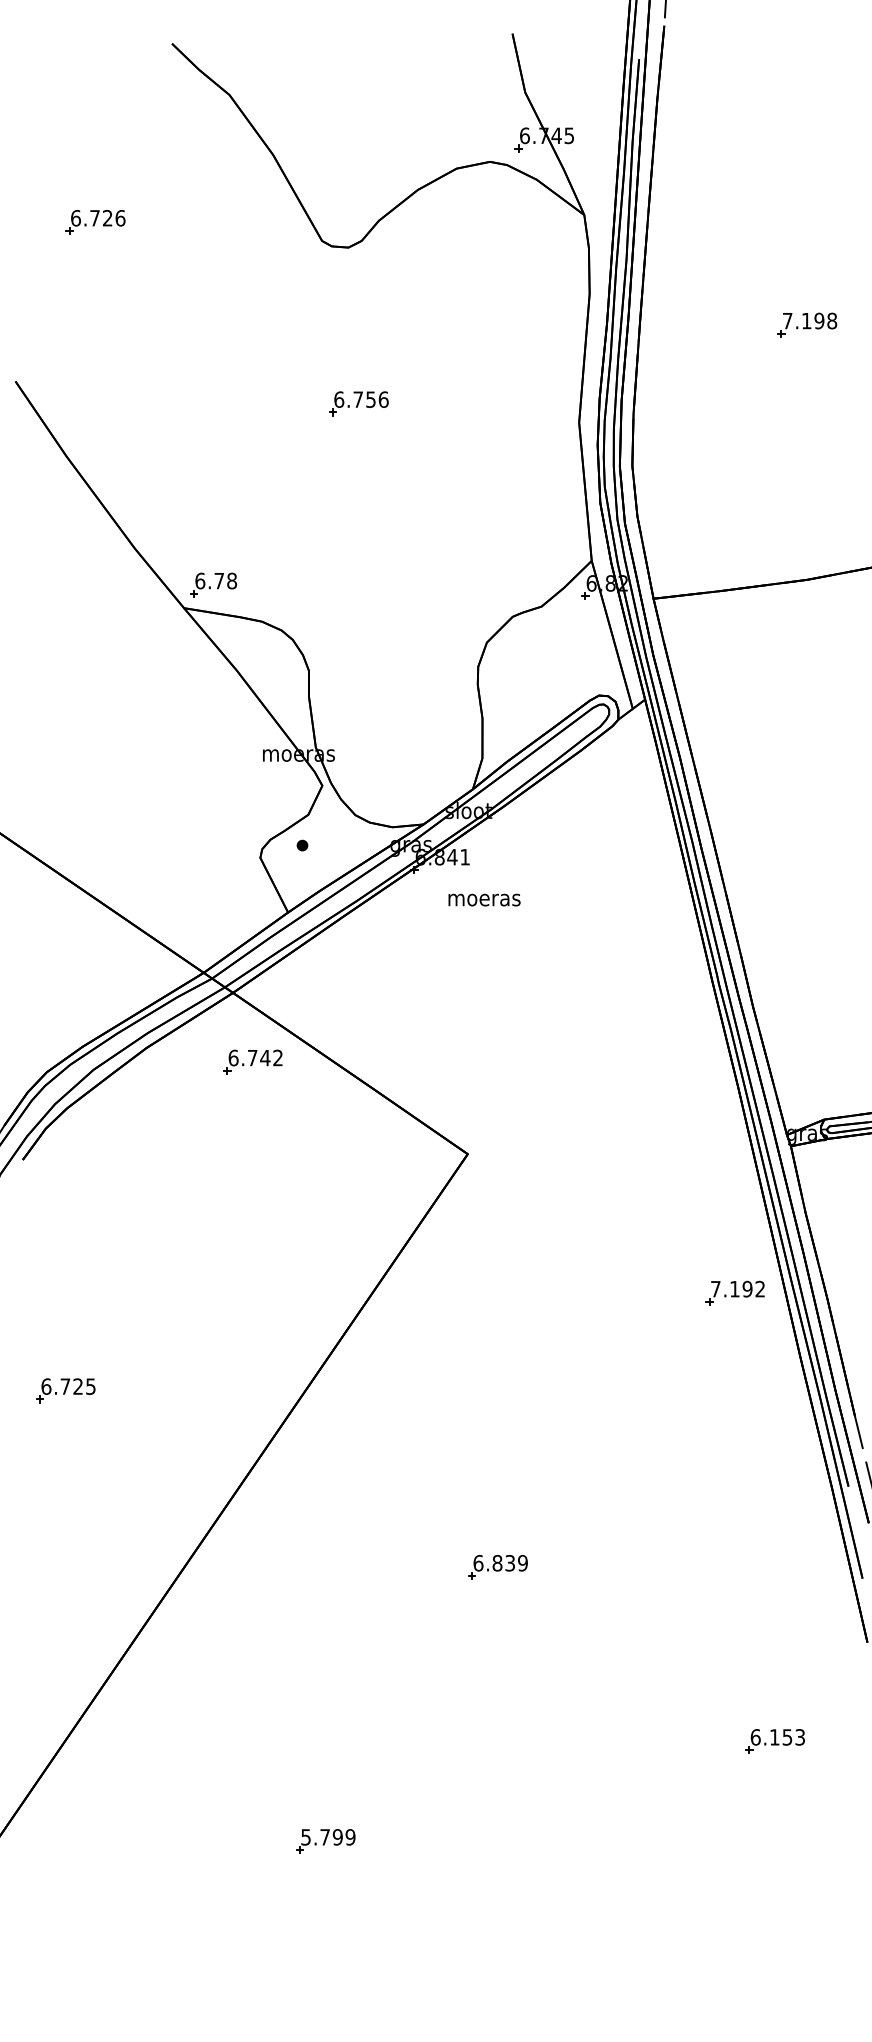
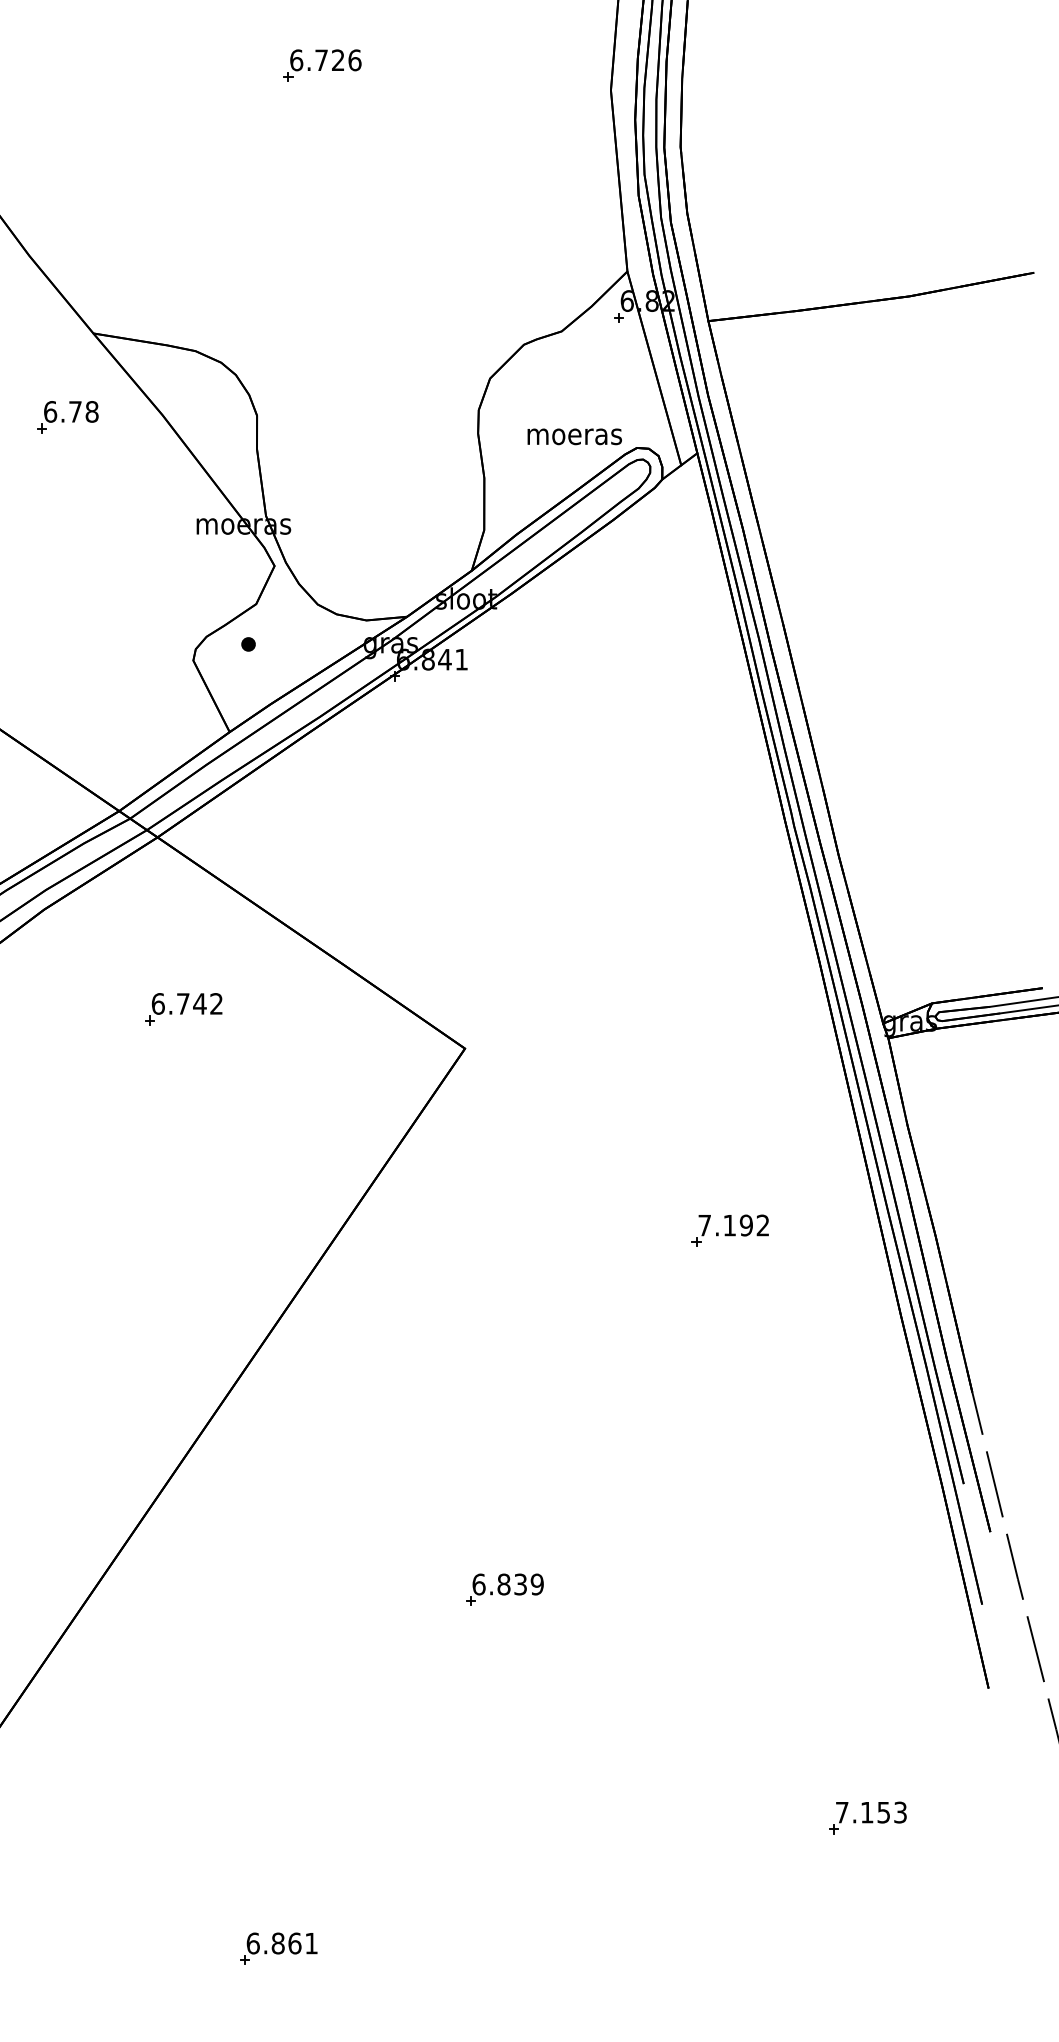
text: (370, 399) -> (337, 60), 6.756 -> 6.726
part: (213, 584) -> (67, 416), moved
text: (484, 899) -> (574, 436), moved
part: (252, 1061) -> (183, 1008), moved
part: (734, 1292) -> (729, 1229), moved
text: (755, 1737) -> (841, 1812), 6.153 -> 7.153
text: (328, 1837) -> (282, 1943), 5.799 -> 6.861

